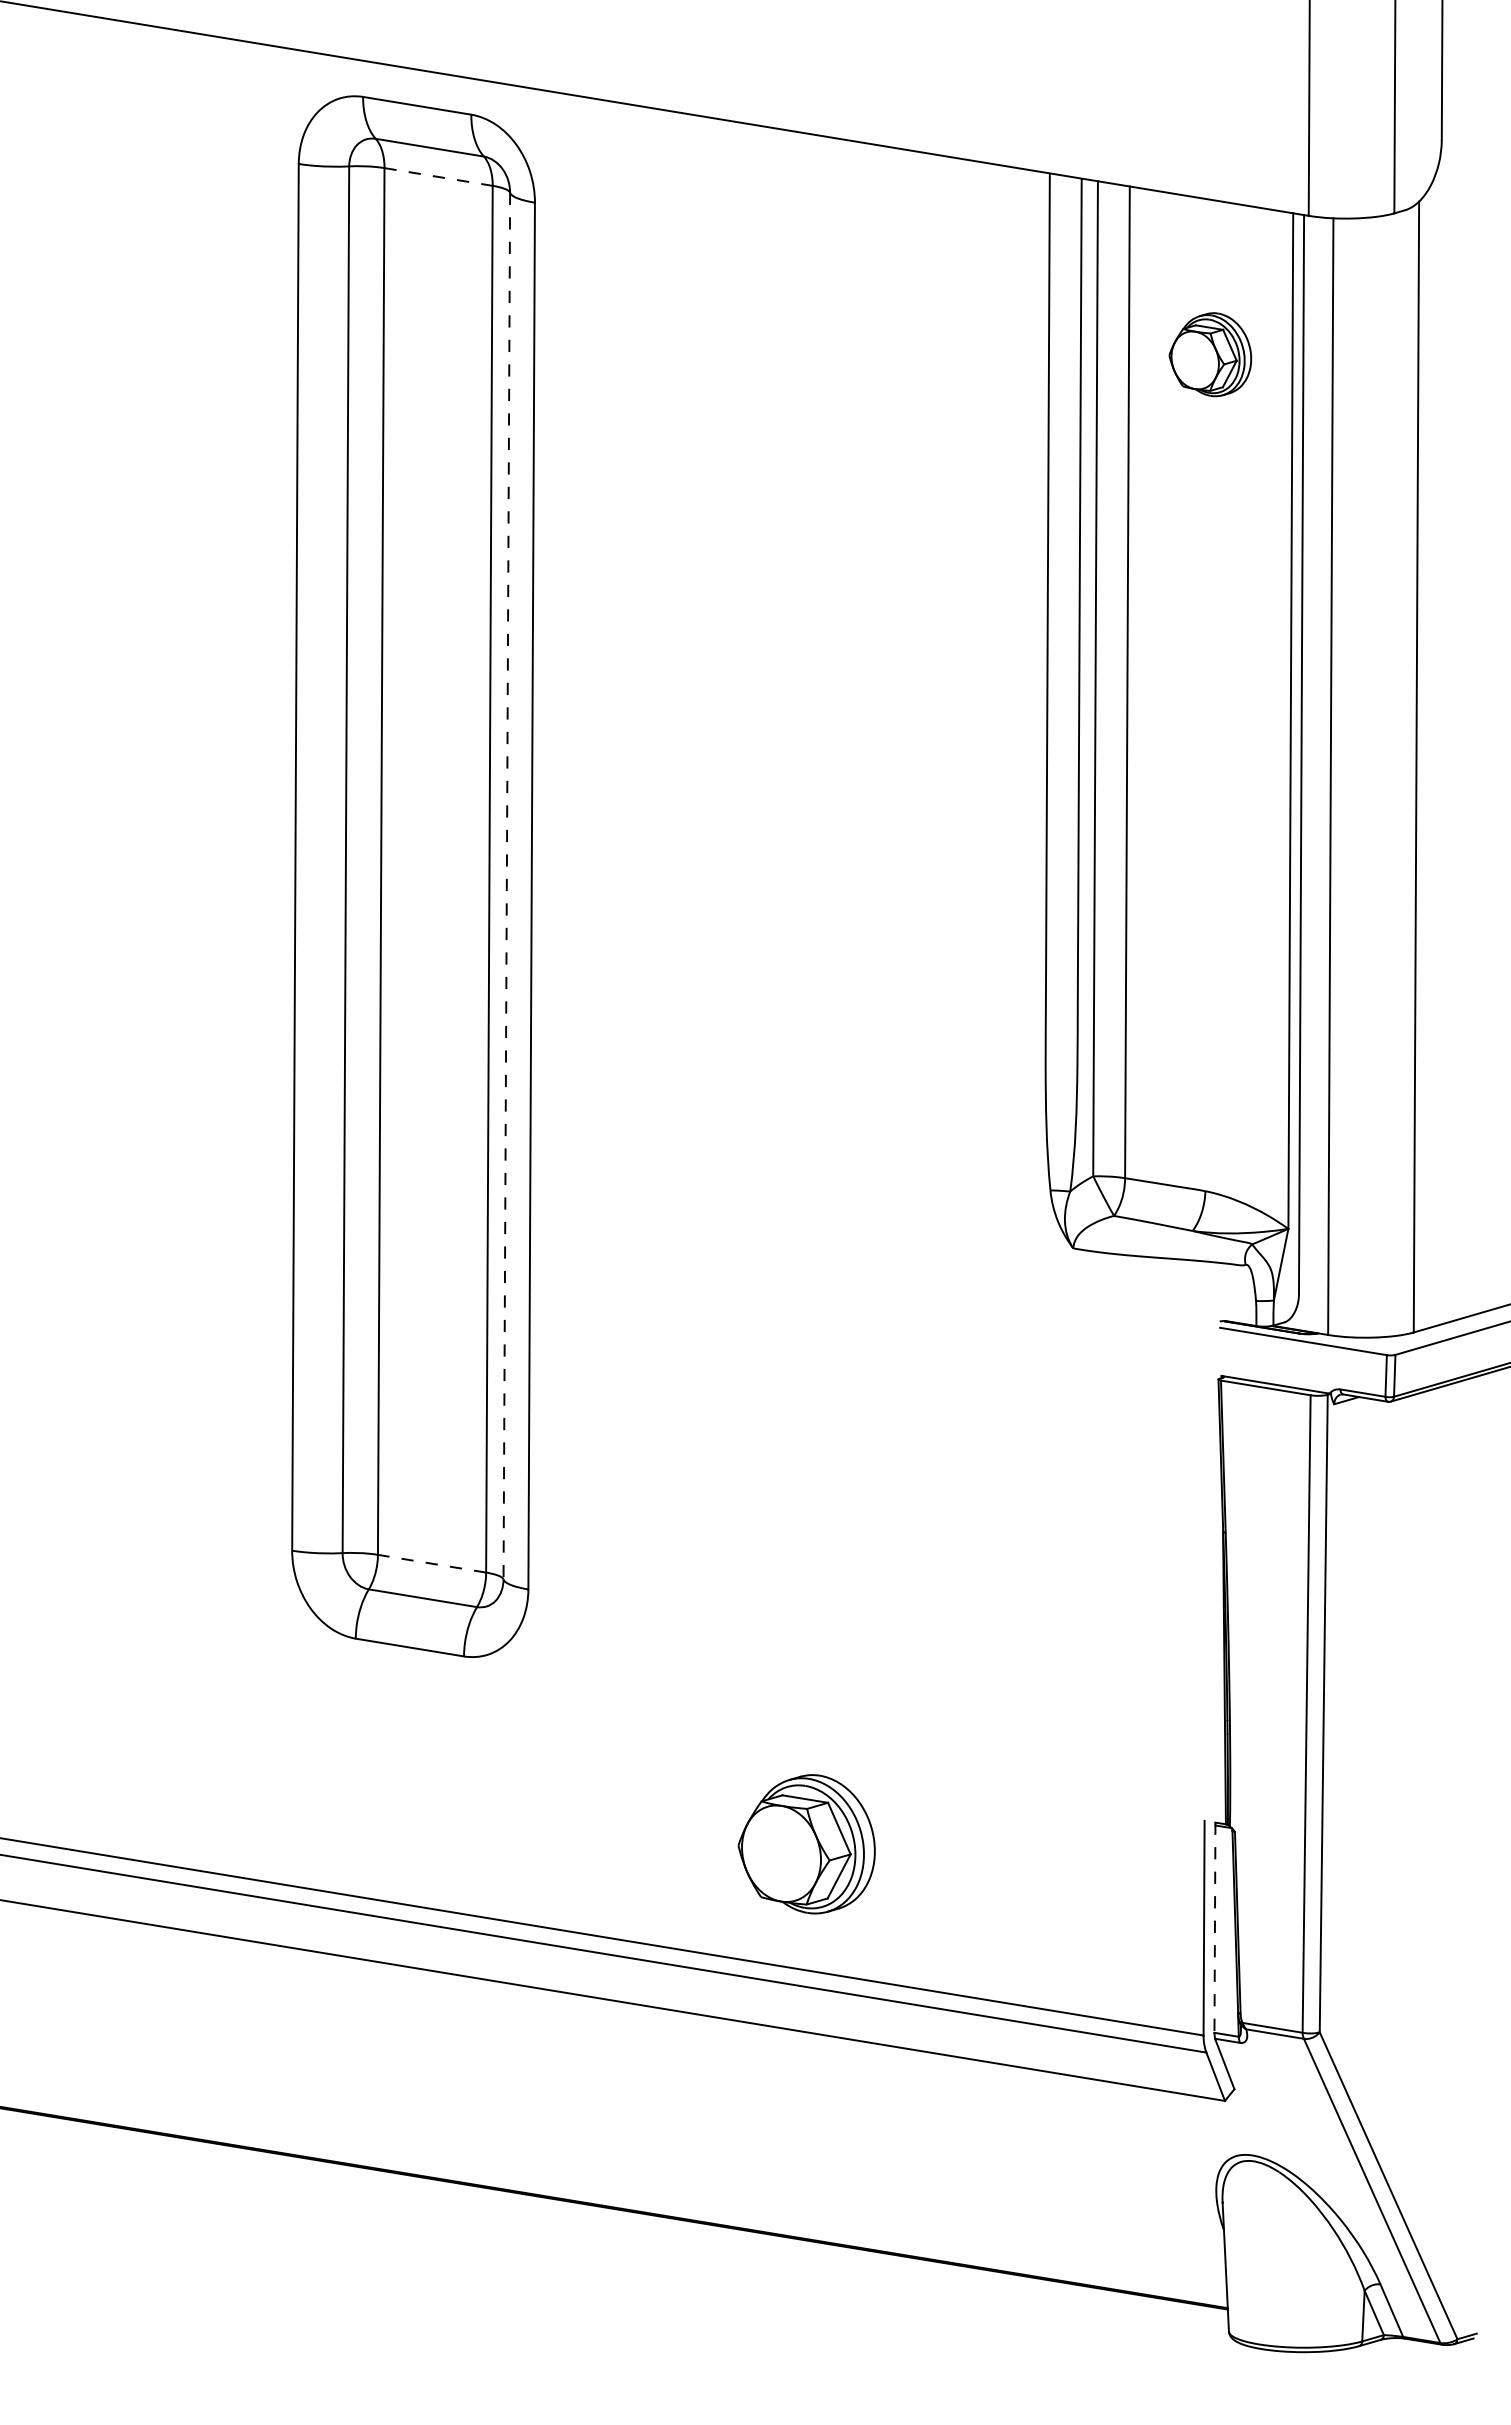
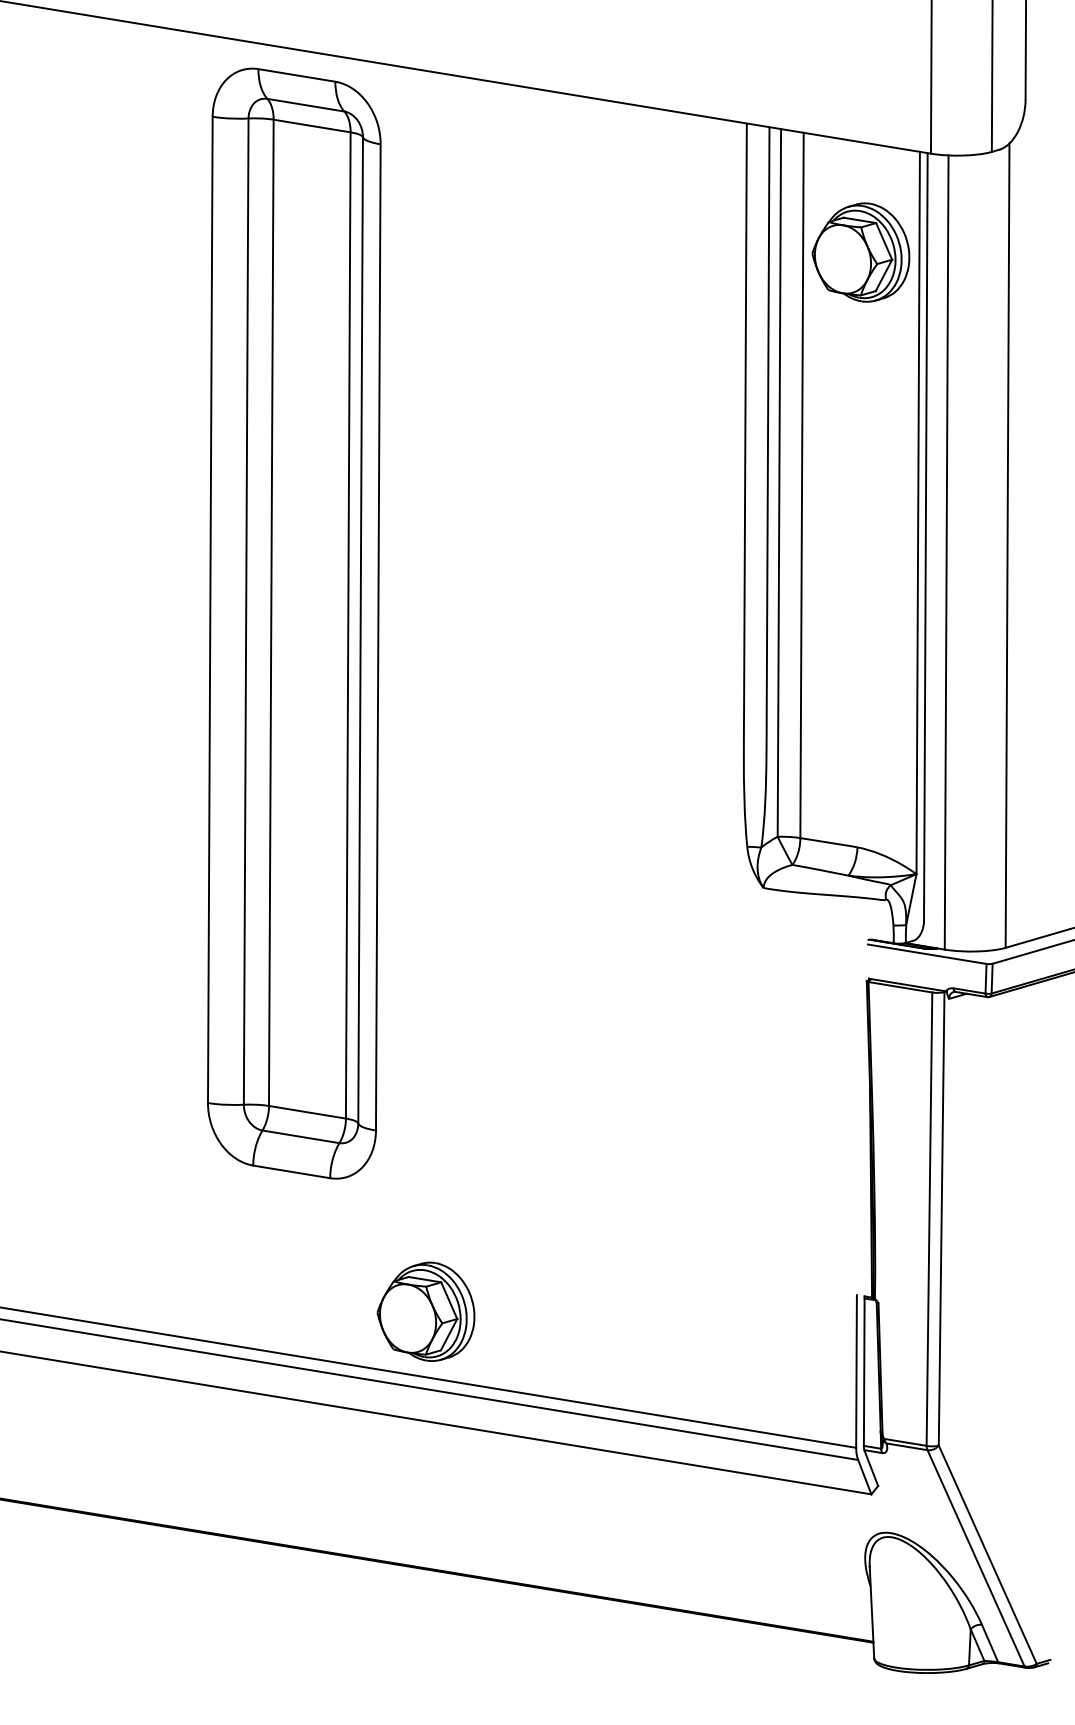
line: (438, 176) -> (312, 125), dashed -> solid
part: (1210, 354) -> (861, 252), size x1.67
line: (506, 886) -> (360, 630), dashed -> solid
line: (432, 1563) -> (307, 1112), dashed -> solid
part: (806, 1844) -> (425, 1311), moved
line: (1214, 1927) -> (863, 1371), dashed -> solid

